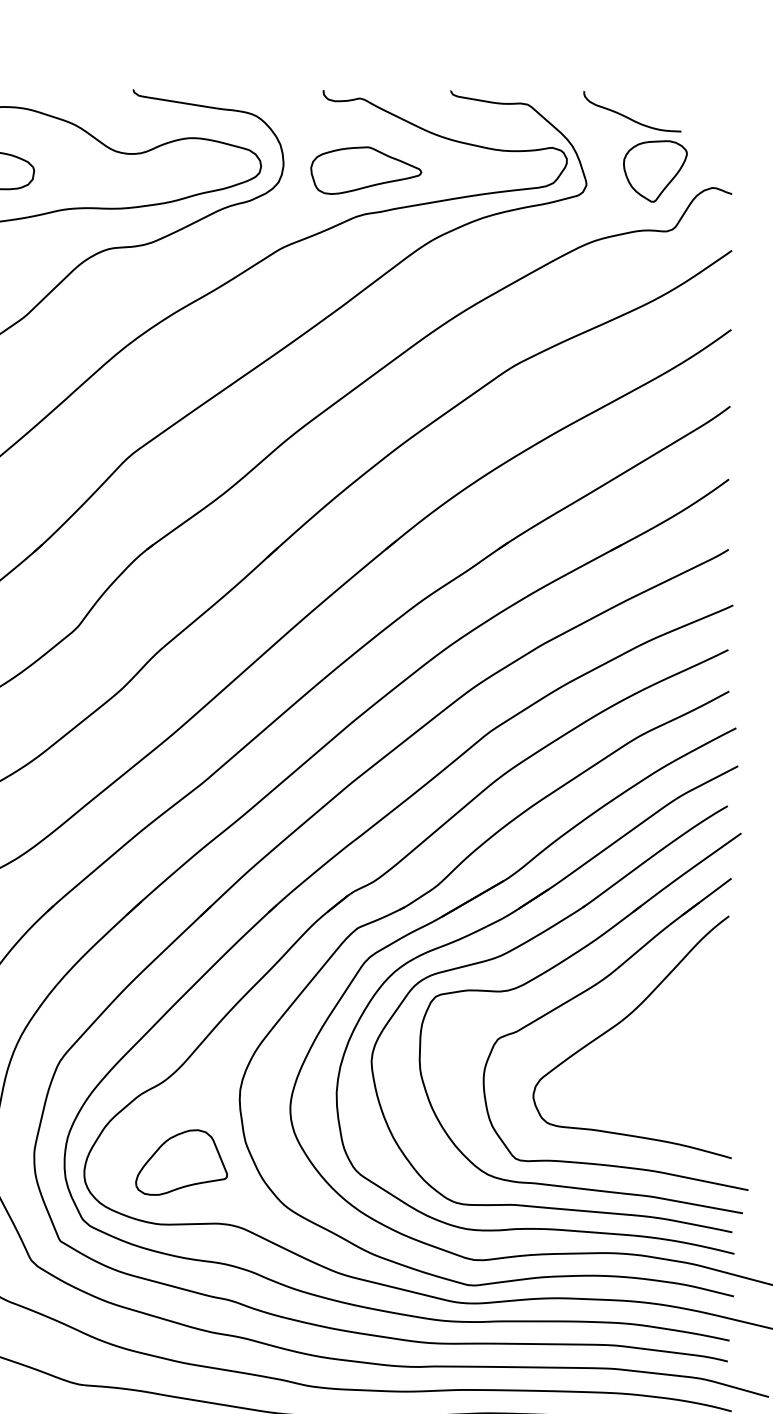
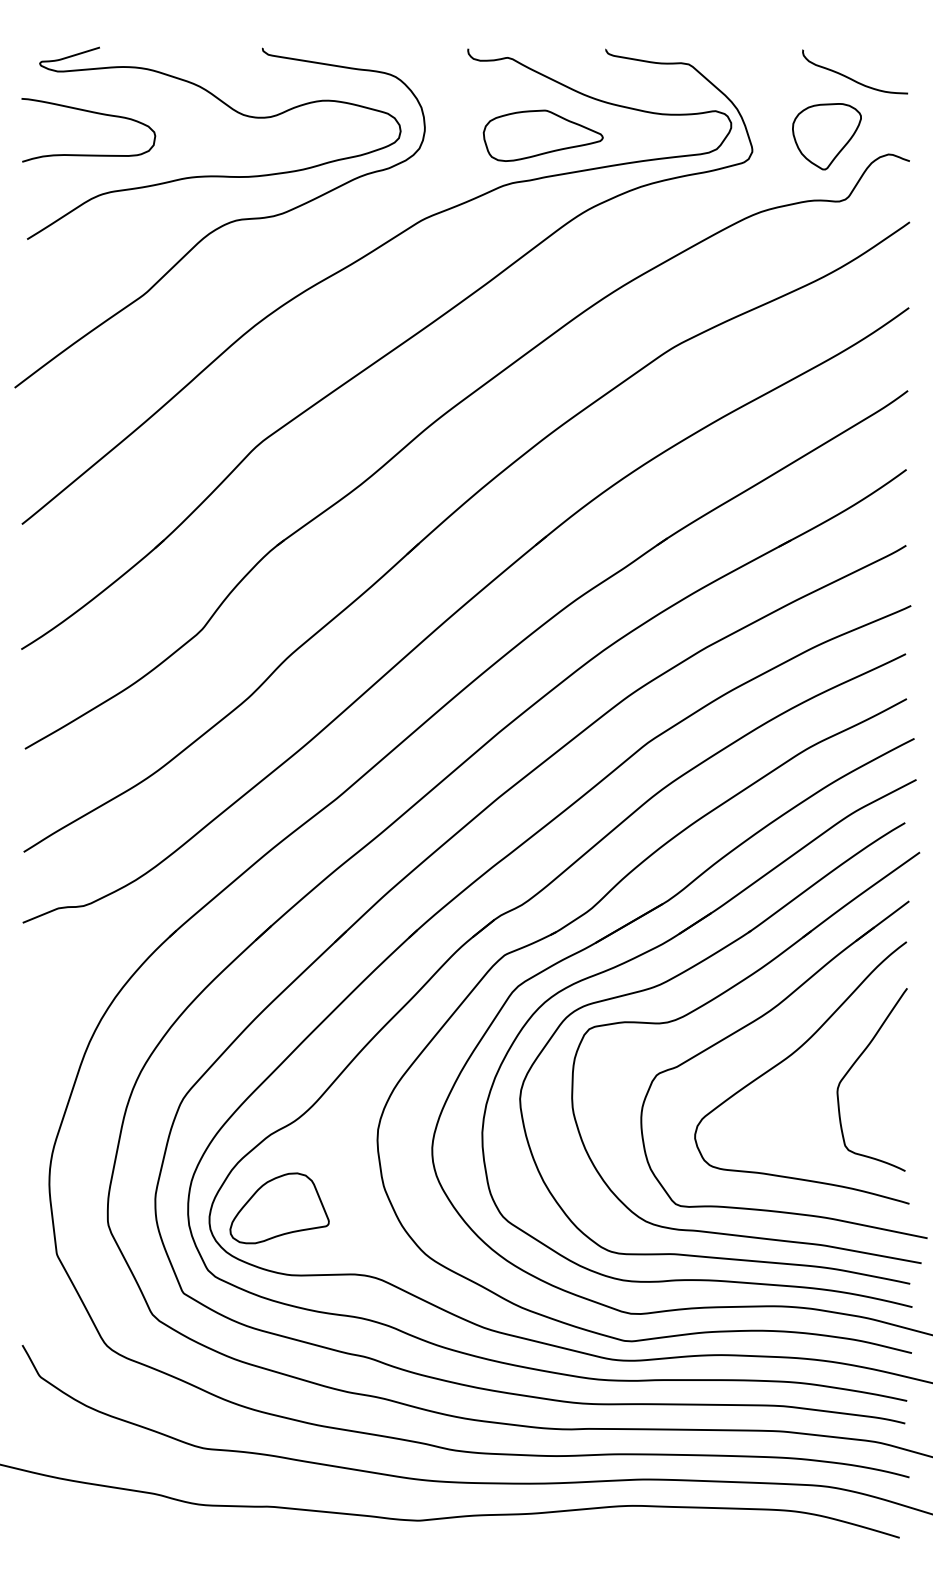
curve: (629, 117) -> (852, 78), moved
part: (365, 170) -> (542, 135), moved
curve: (679, 1031) -> (853, 1066), added
part: (181, 1162) -> (279, 1208), moved

